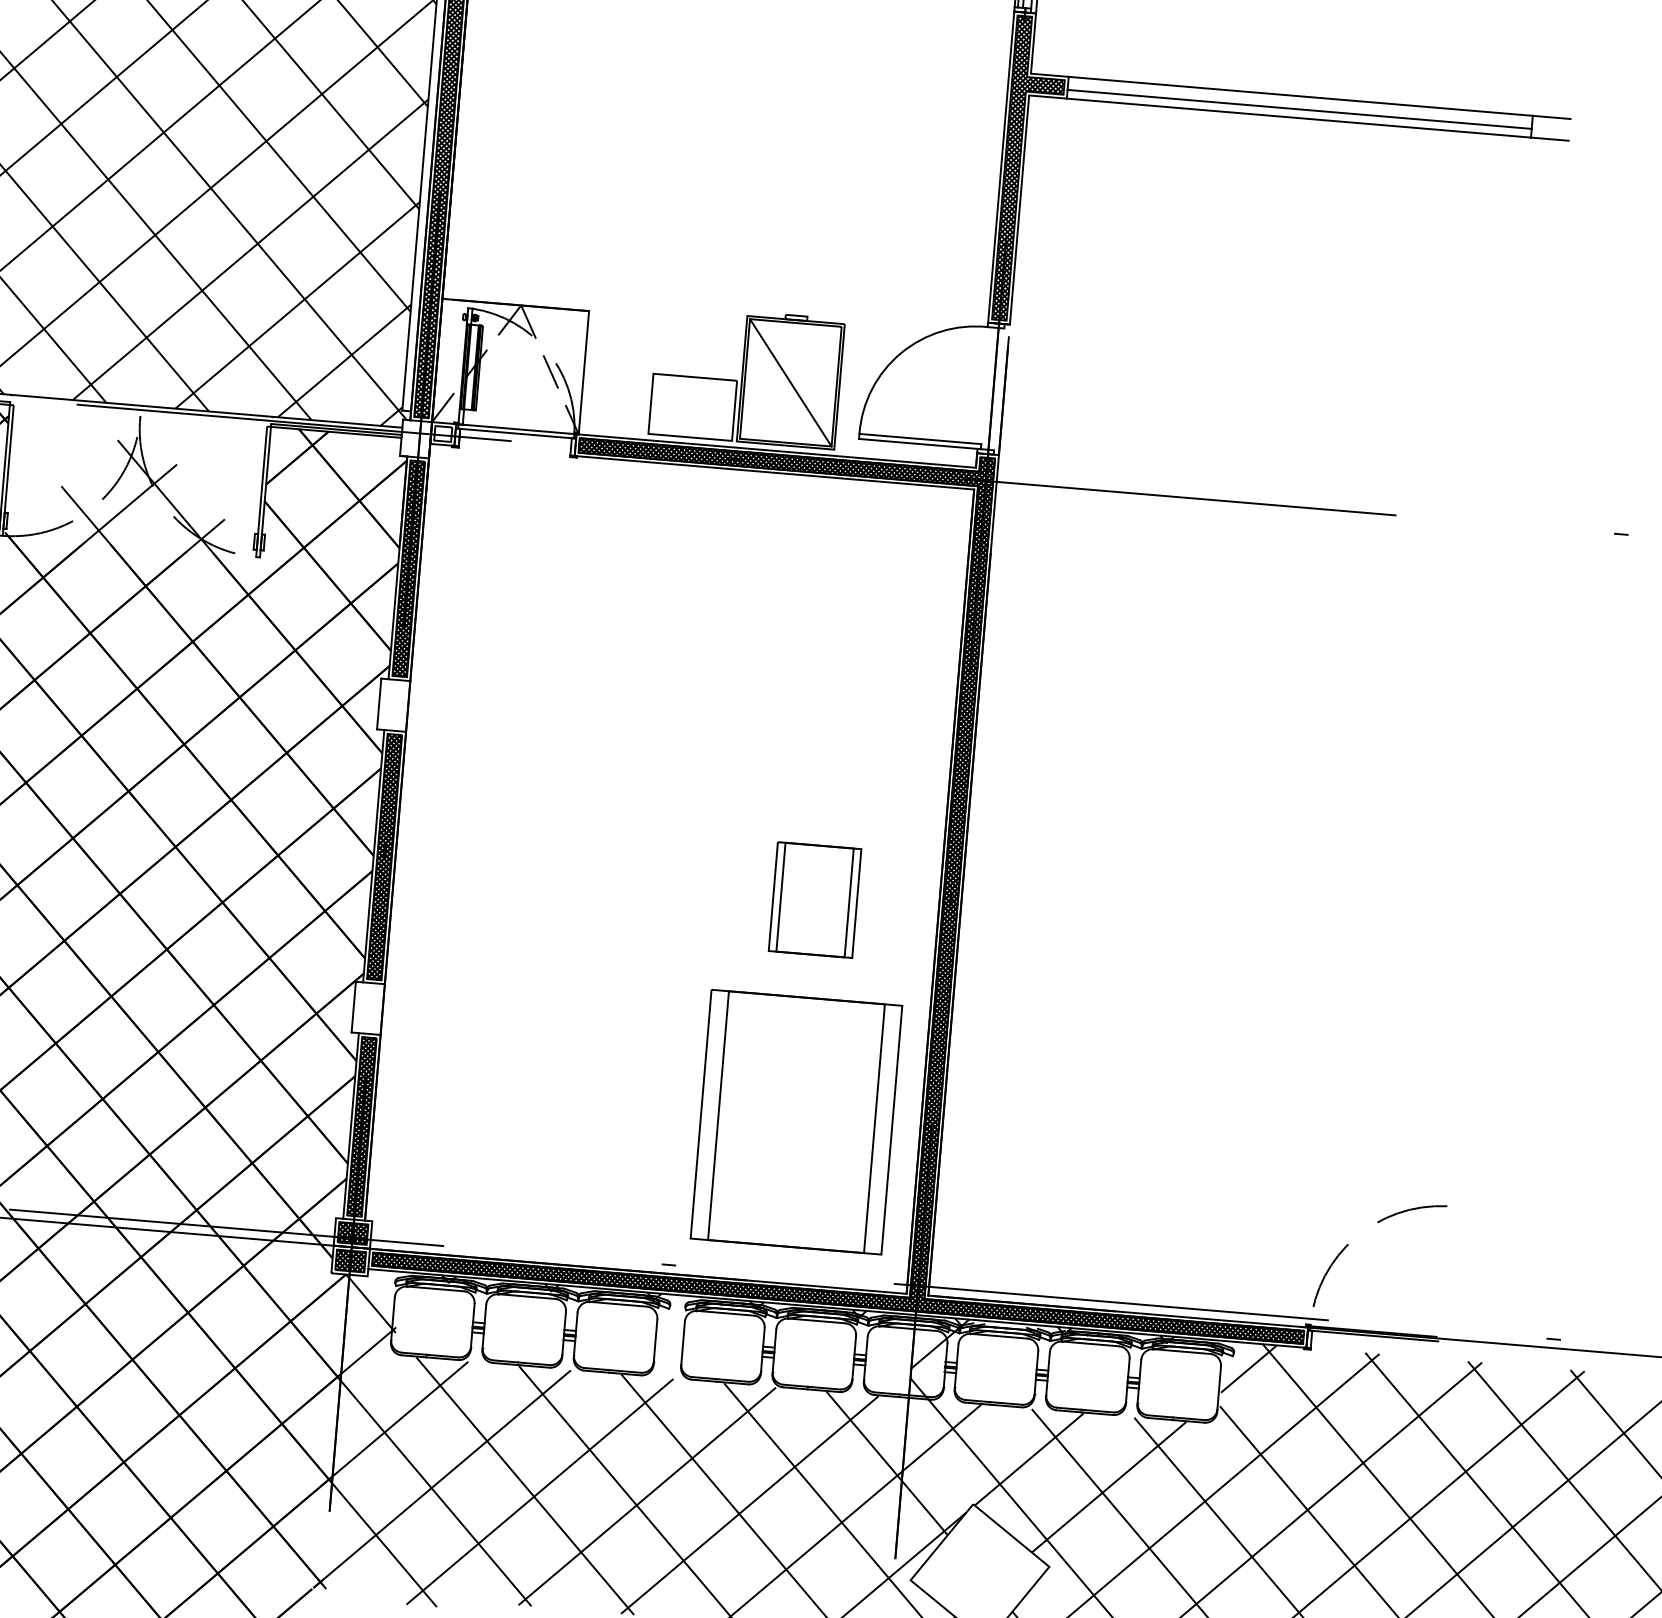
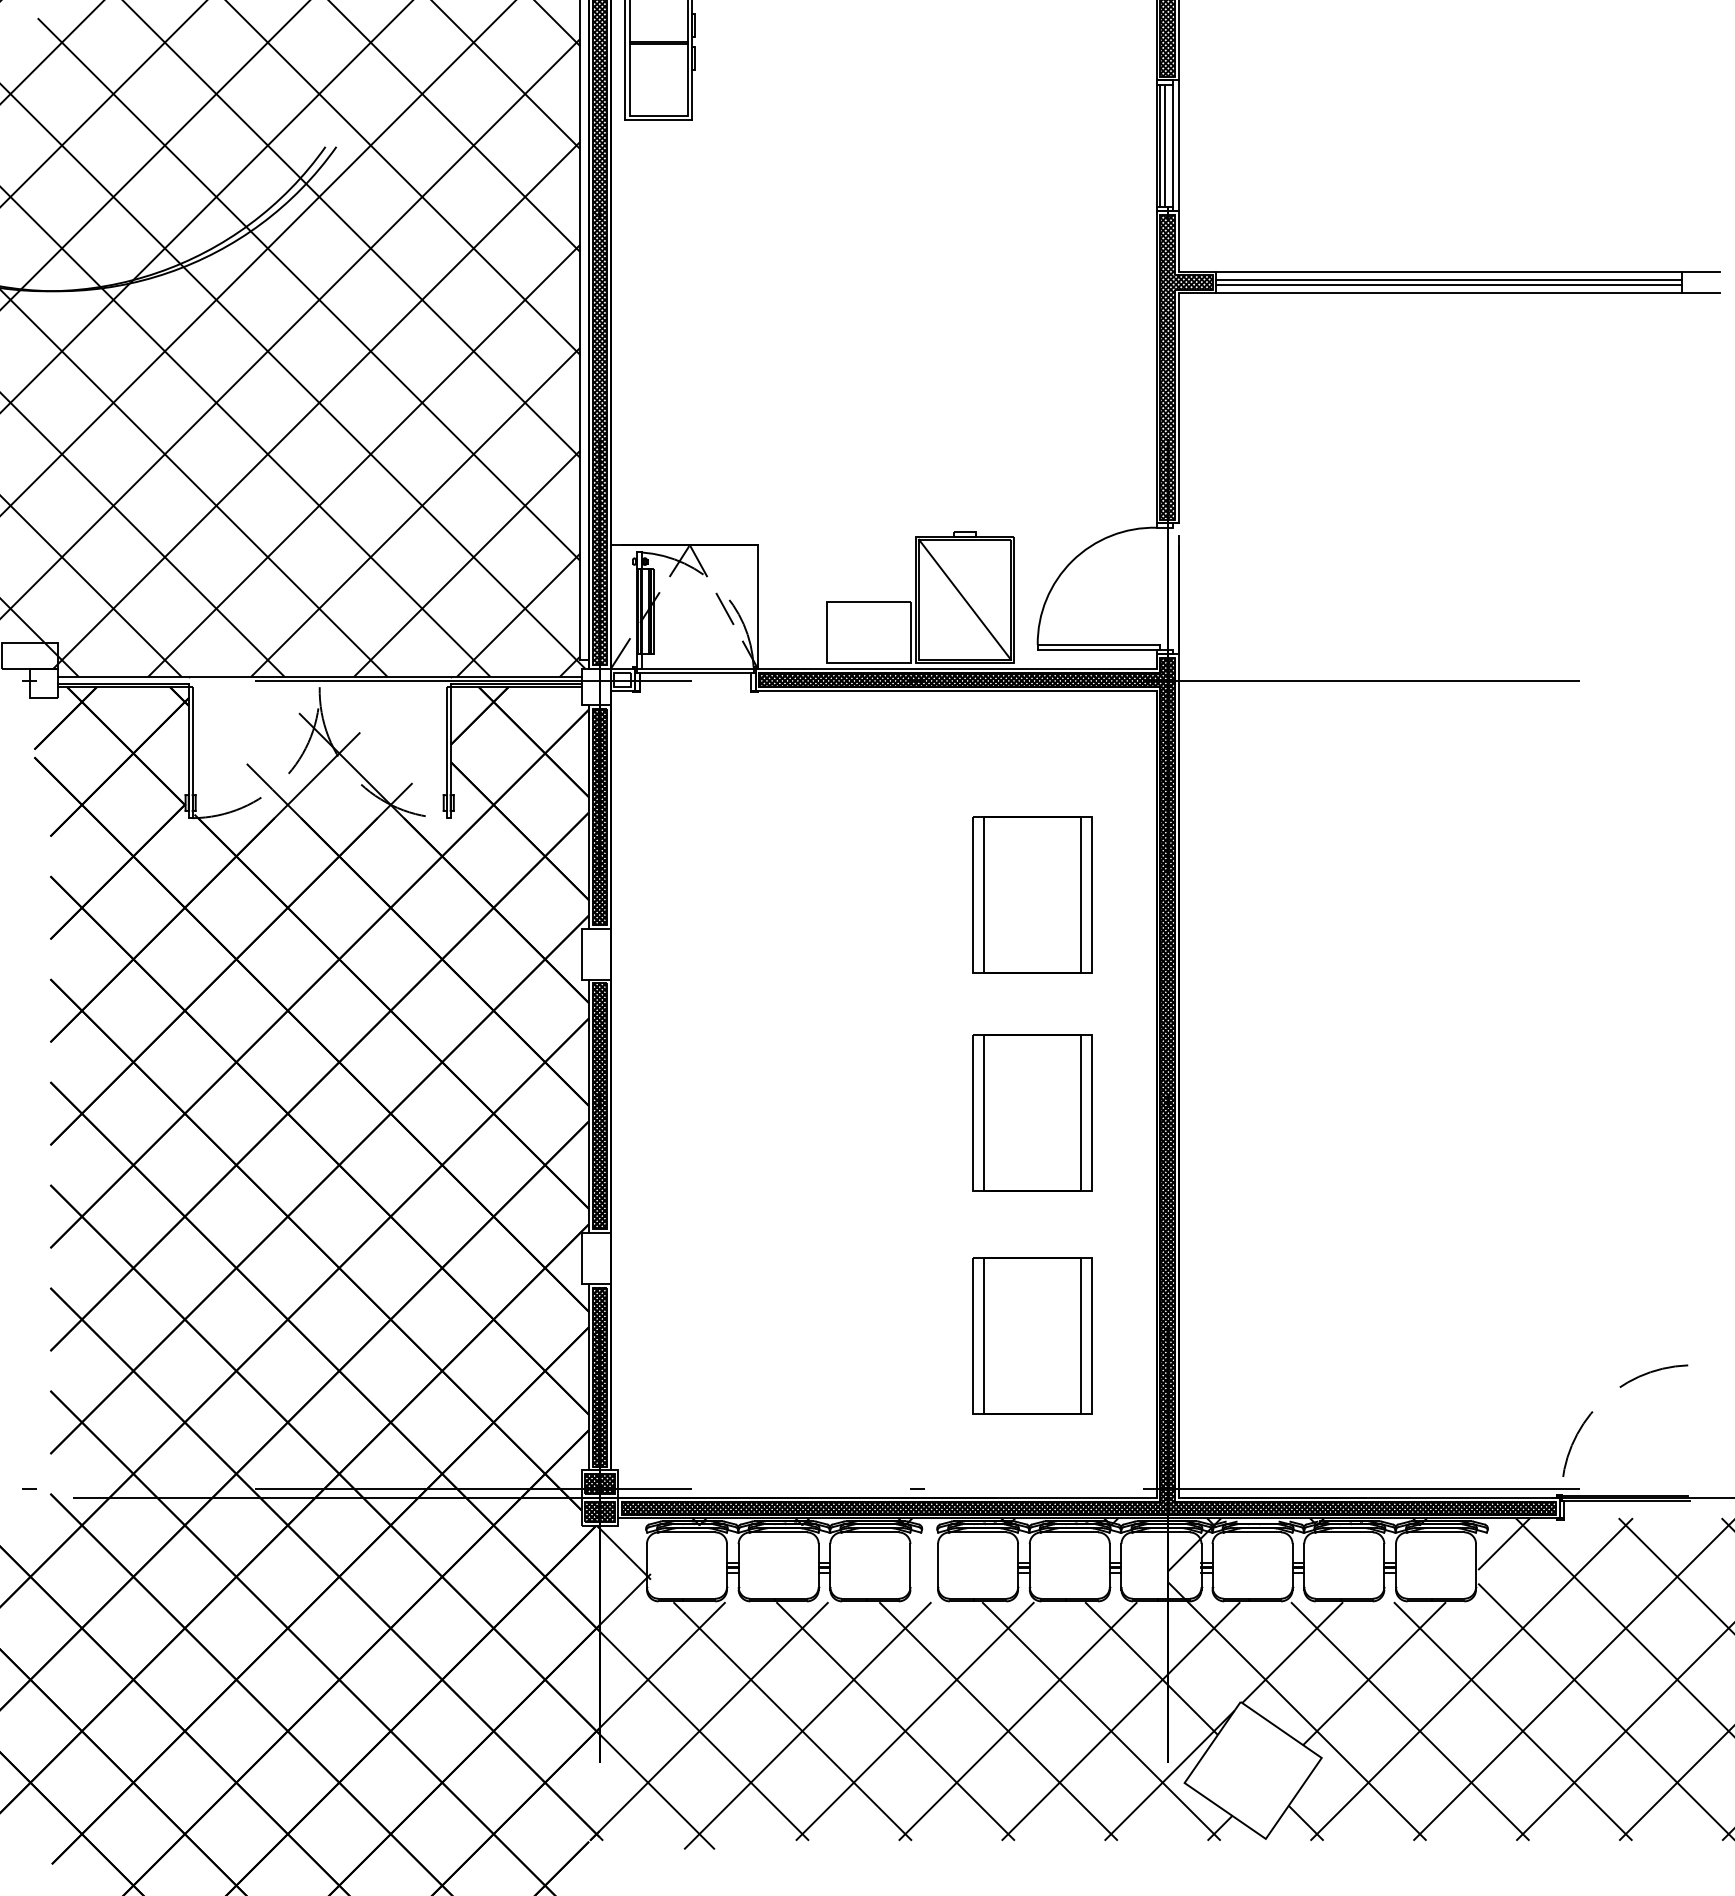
line: (1300, 105) -> (1449, 280), added
part: (833, 682) -> (1032, 894), added
part: (815, 899) -> (1032, 1112), size x1.43
part: (796, 1121) -> (1032, 1335), size x0.62

